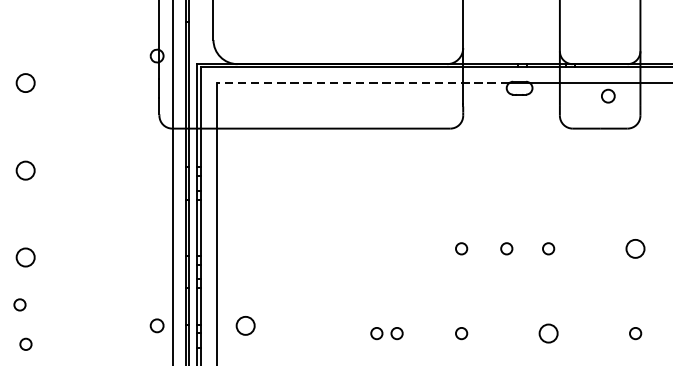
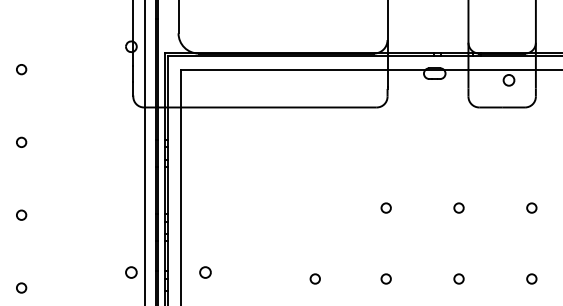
circle: (25, 83) -> (21, 69), size x0.62
line: (362, 83) -> (303, 69), dashed -> solid
circle: (25, 169) -> (21, 141), size x0.62
circle: (506, 248) -> (423, 207), removed
circle: (635, 248) -> (531, 207), size x0.62
circle: (25, 256) -> (21, 214), size x0.62
circle: (19, 304) -> (16, 254), removed
circle: (245, 325) -> (205, 272), size x0.71
circle: (396, 332) -> (331, 278), removed
circle: (547, 332) -> (458, 278), size x0.62

